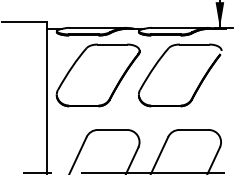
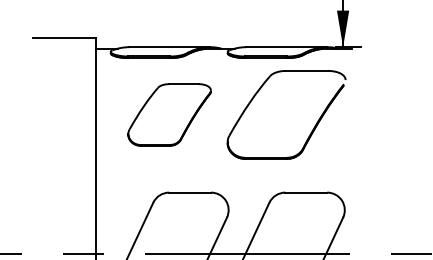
part: (98, 75) -> (169, 114), size x0.7

